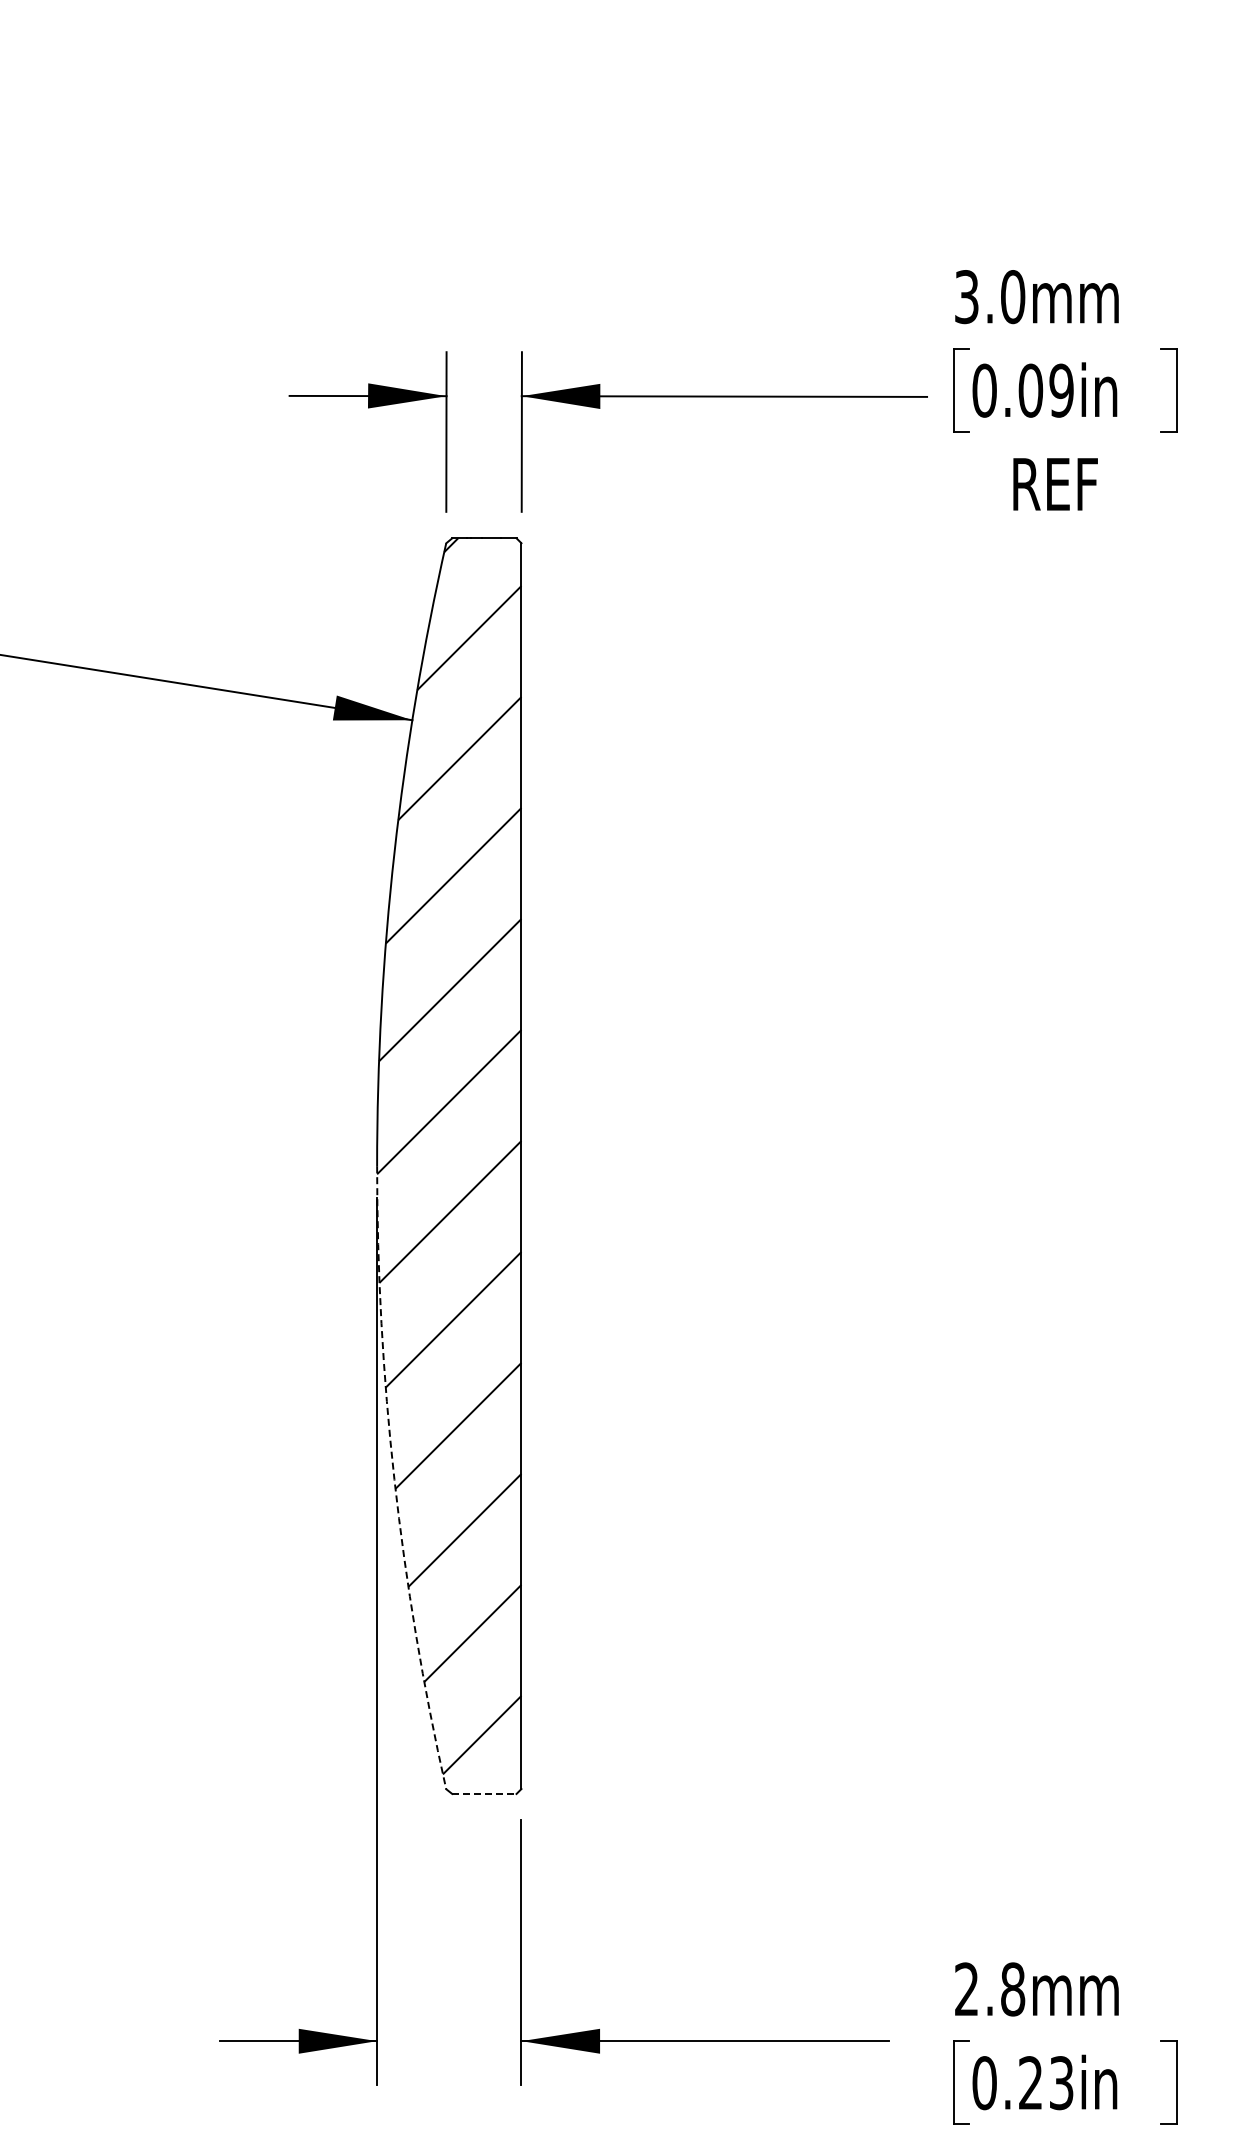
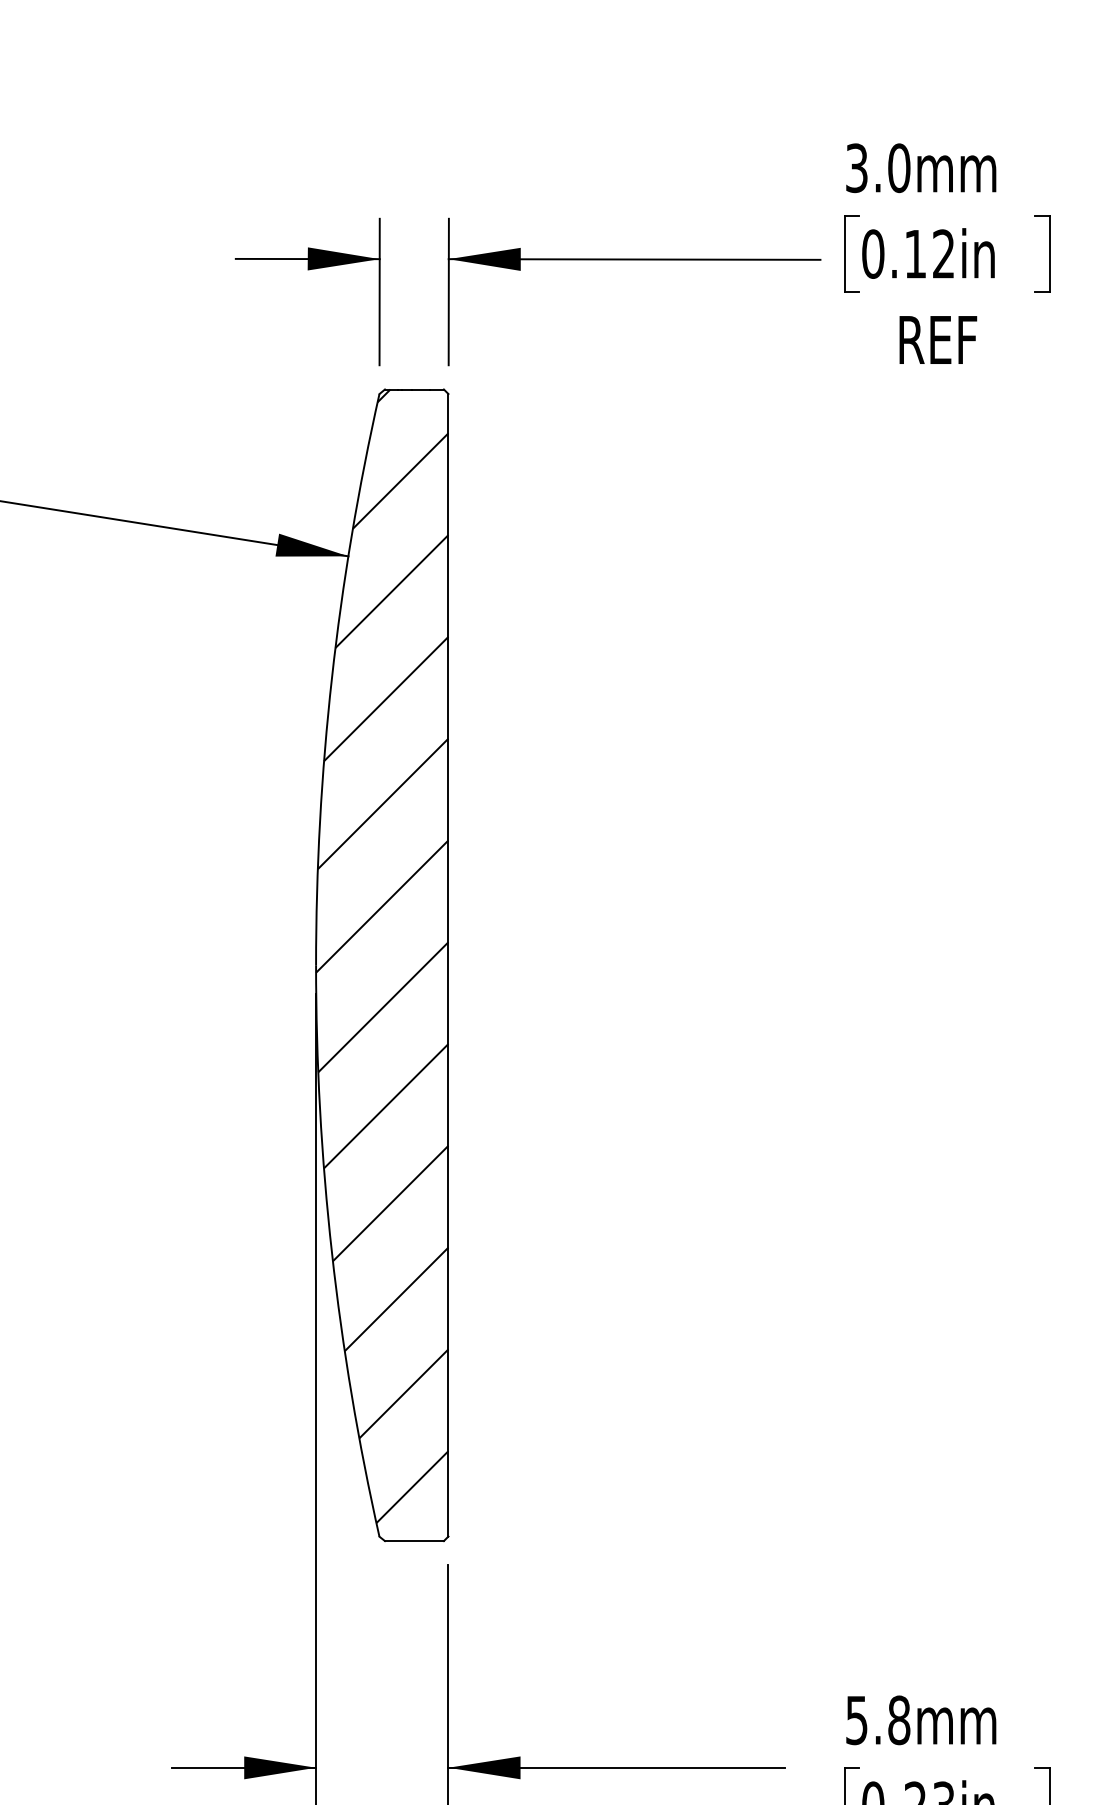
text: (1045, 390) -> (929, 253), 0.09in -> 0.12in
arc: (394, 1479) -> (332, 1252), dashed -> solid
line: (484, 1793) -> (414, 1540), dashed -> solid
text: (966, 1989) -> (856, 1720), 2.8mm -> 5.8mm

